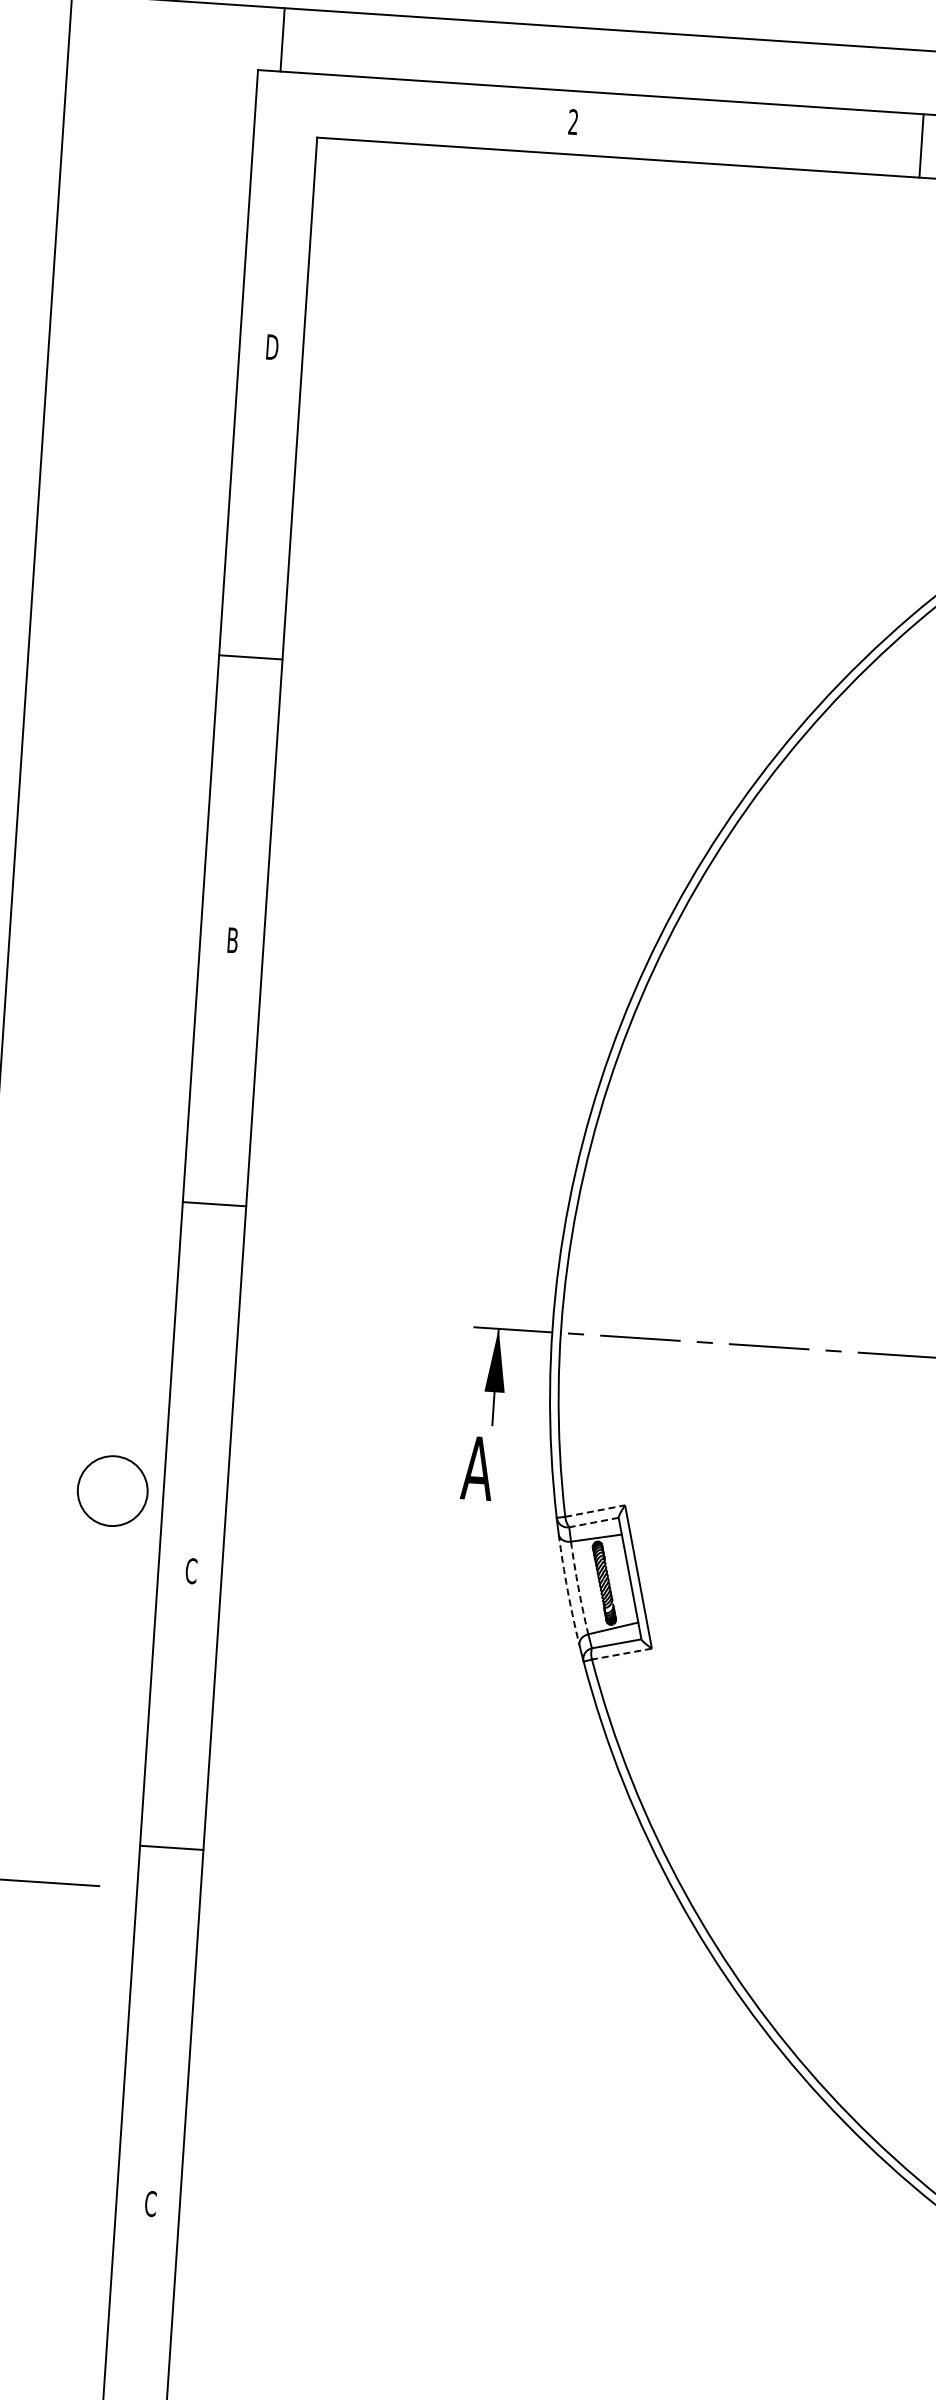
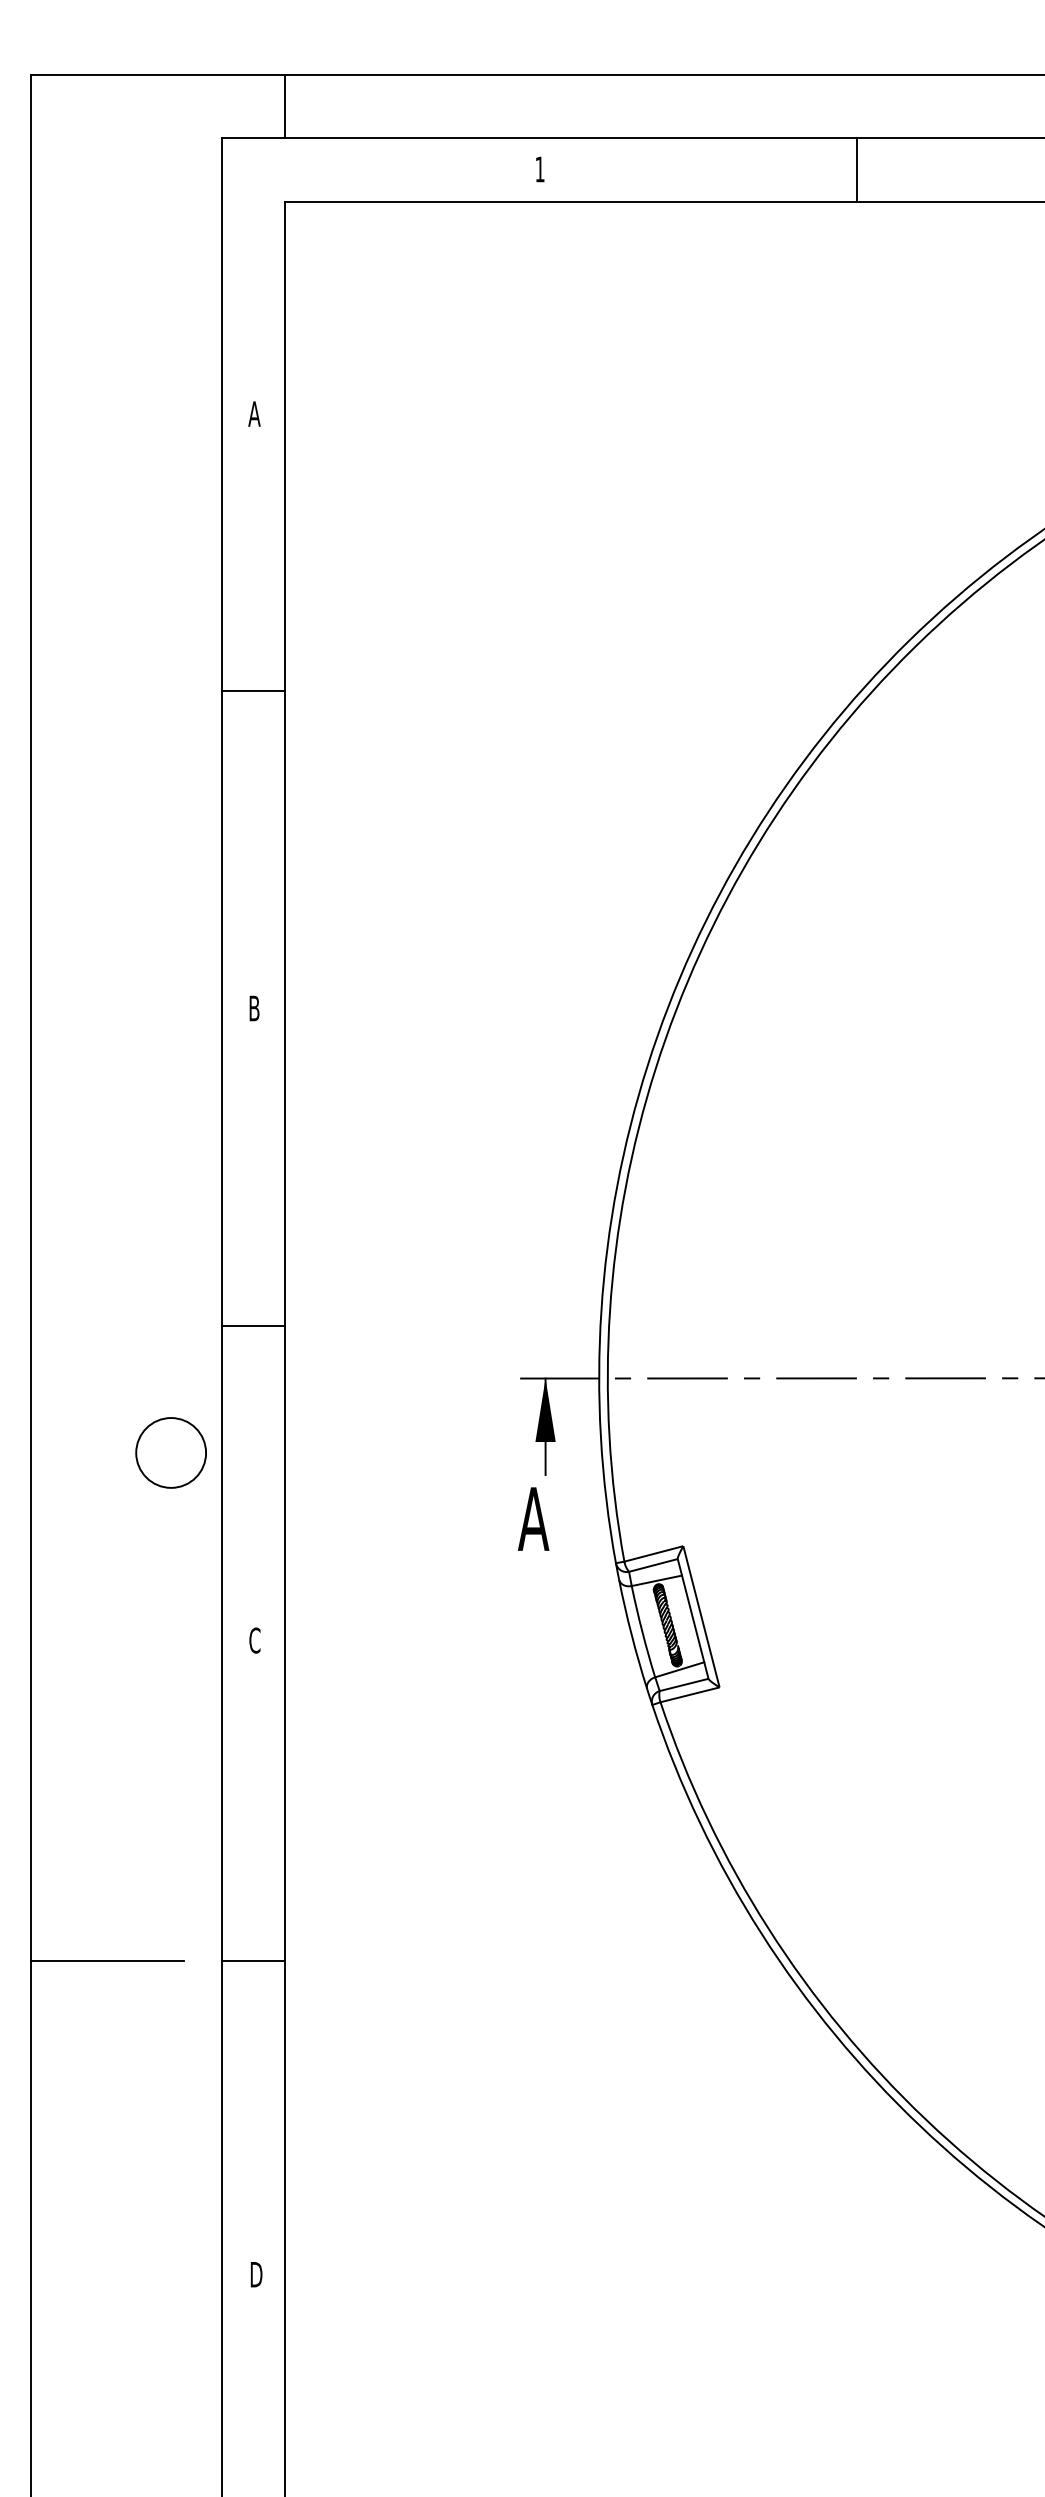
line: (282, 39) -> (285, 106), moved
text: (572, 121) -> (539, 168), 2 -> 1
line: (922, 145) -> (857, 169), moved
text: (272, 346) -> (254, 413), D -> A
line: (250, 656) -> (253, 690), moved
line: (214, 1203) -> (253, 1325), moved
circle: (112, 1490) -> (170, 1452), moved
line: (594, 1510) -> (653, 1553), dashed -> solid
line: (593, 1522) -> (652, 1565), dashed -> solid
arc: (578, 1587) -> (642, 1631), dashed -> solid
arc: (567, 1590) -> (631, 1634), dashed -> solid
line: (622, 1653) -> (690, 1694), dashed -> solid
line: (171, 1848) -> (253, 1961), moved
text: (150, 2203) -> (256, 2274), C -> D

